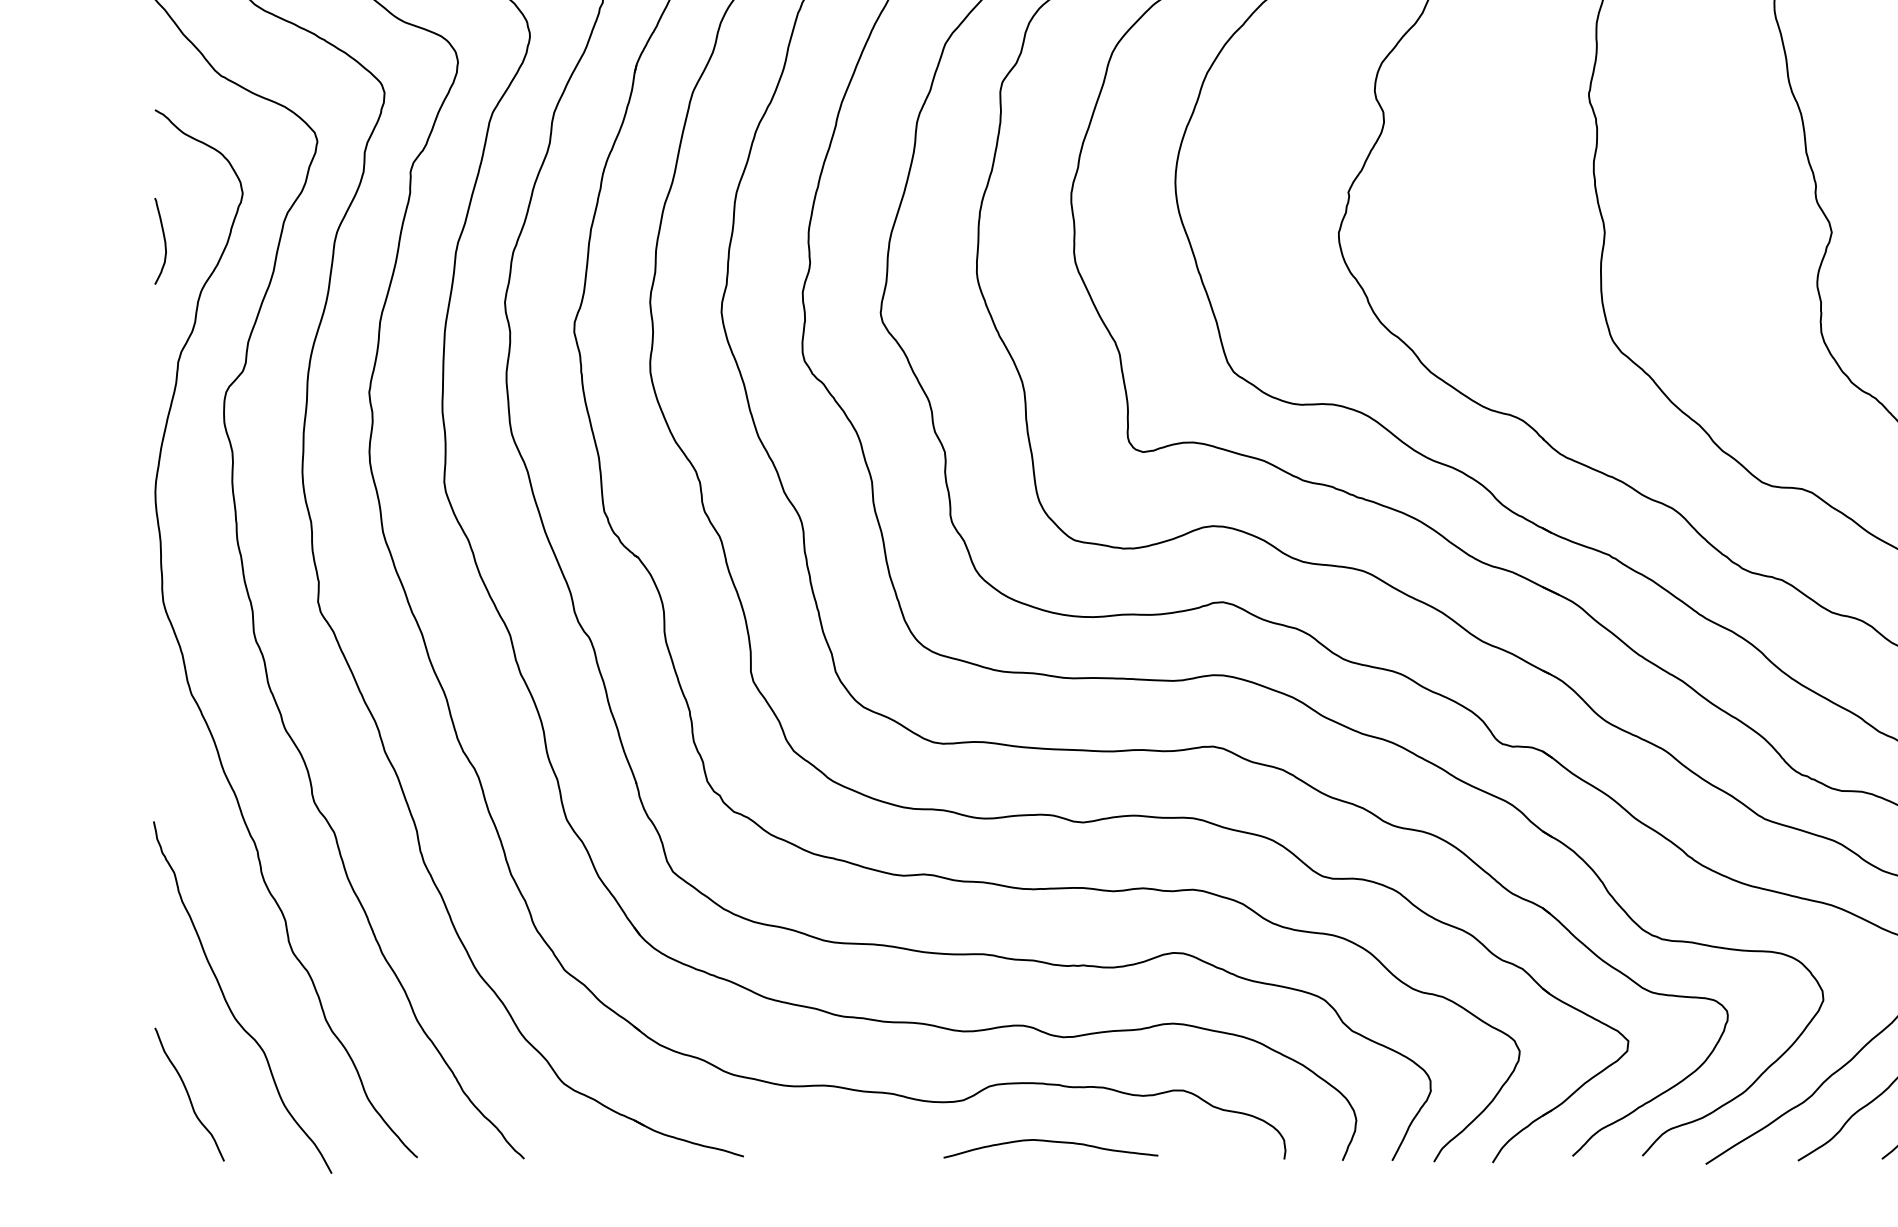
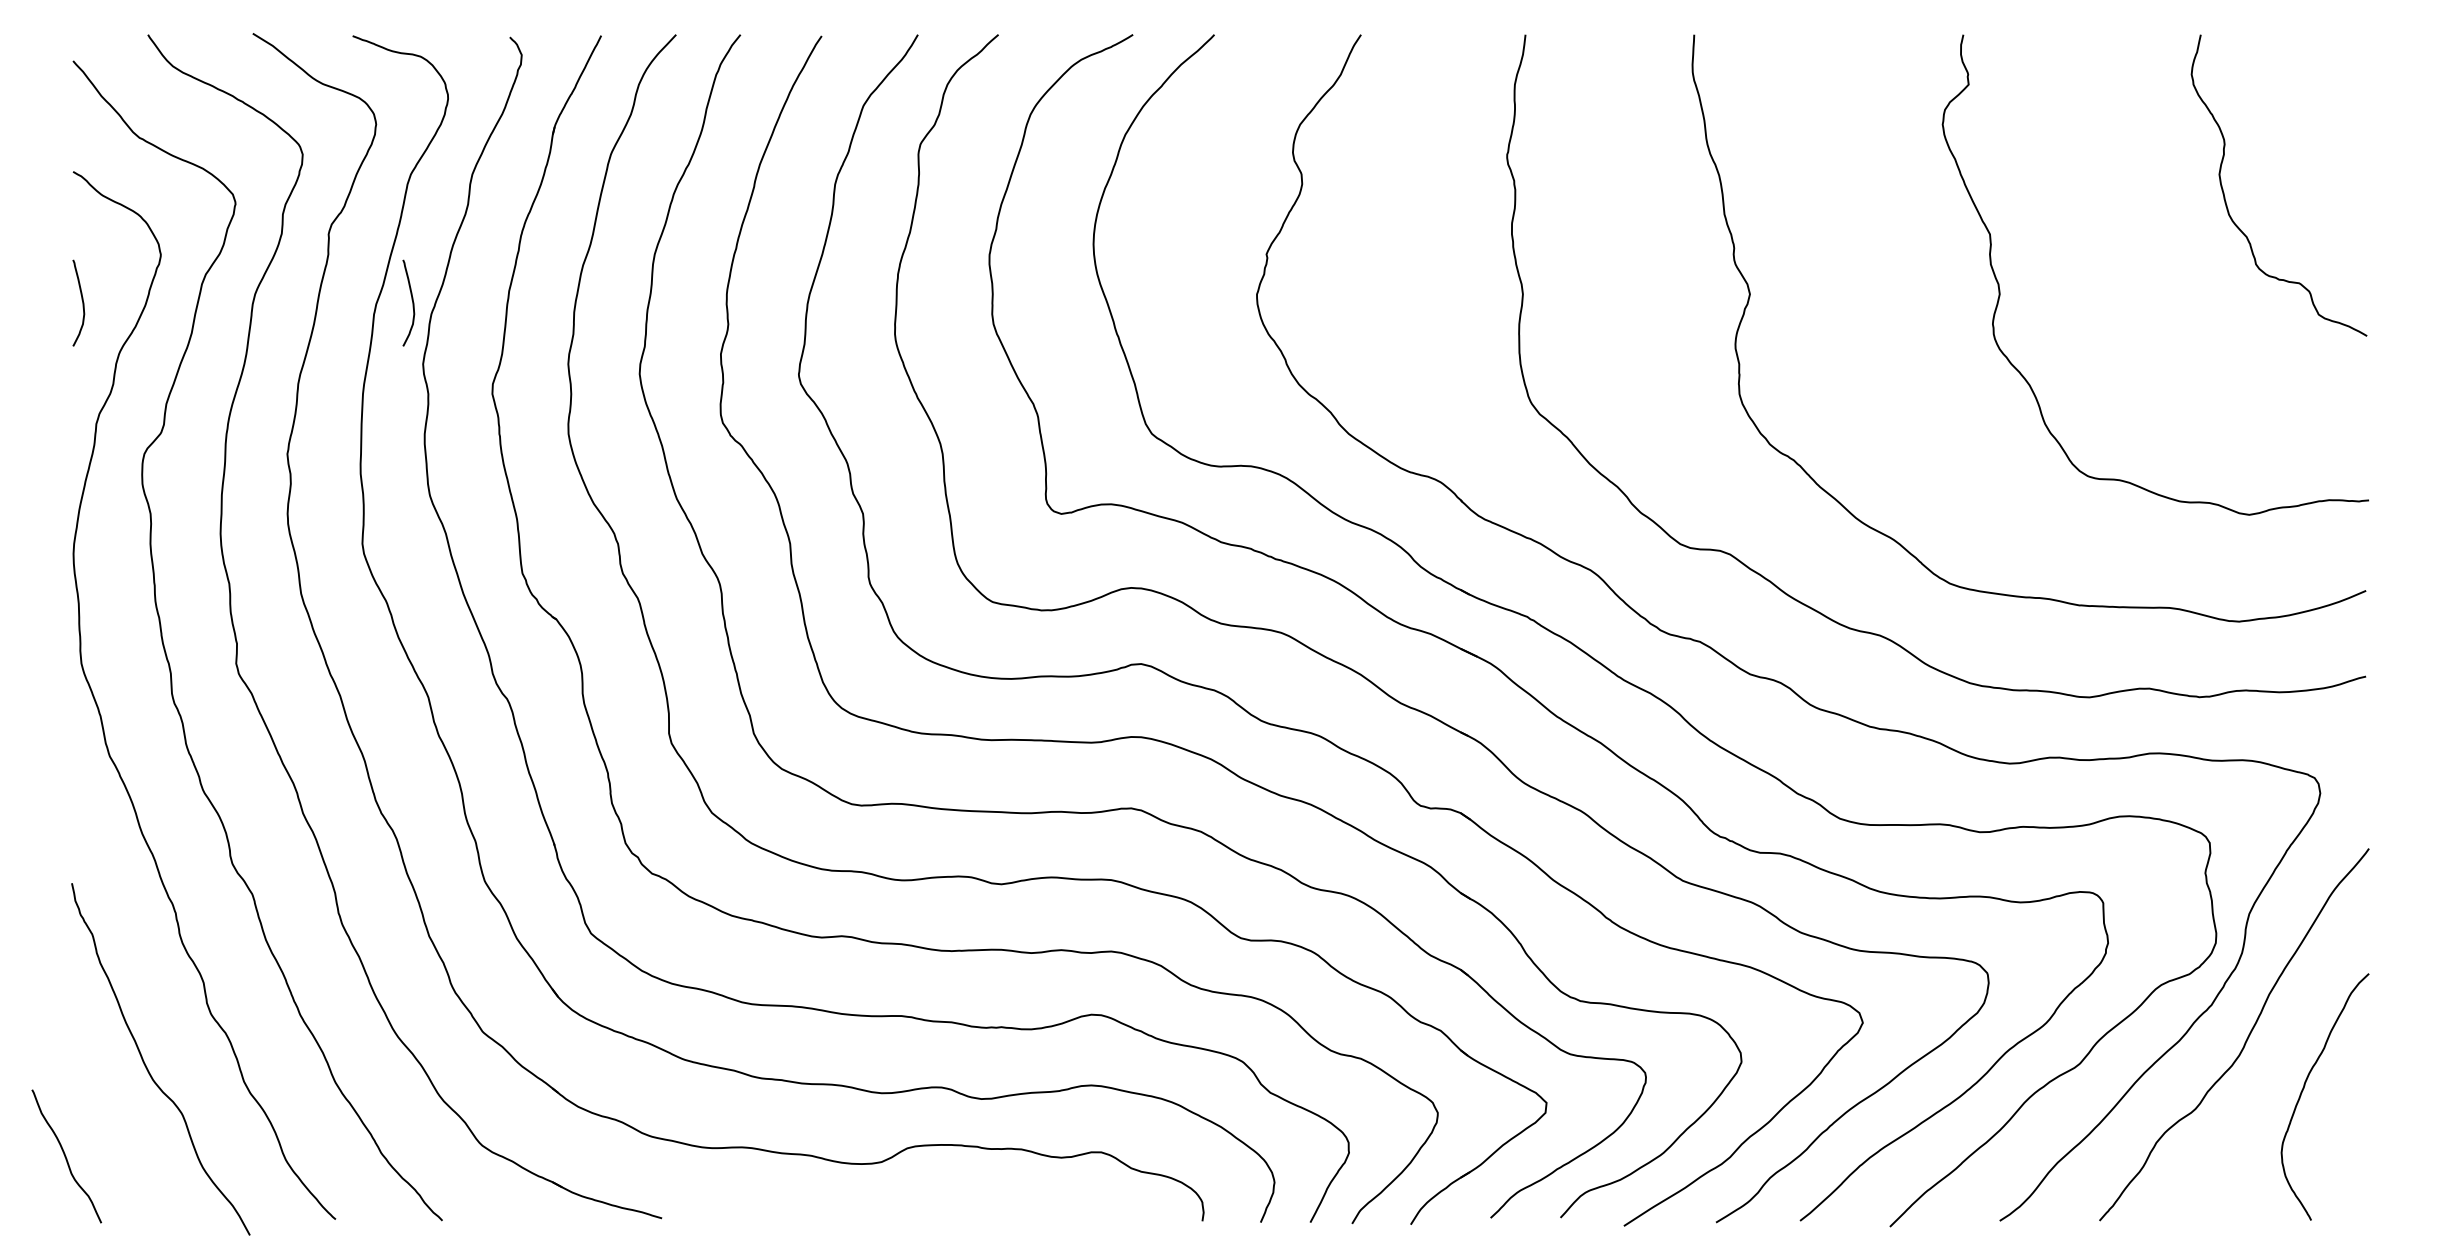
curve: (493, 238) -> (411, 300), added
curve: (189, 1094) -> (66, 1156), moved
curve: (1051, 1142) -> (969, 1204), removed

